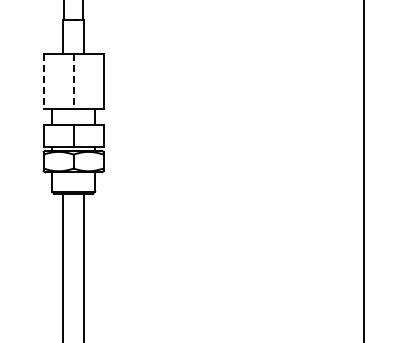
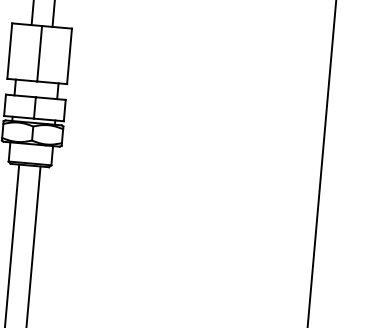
line: (43, 81) -> (9, 51), dashed -> solid
line: (73, 81) -> (39, 53), dashed -> solid

